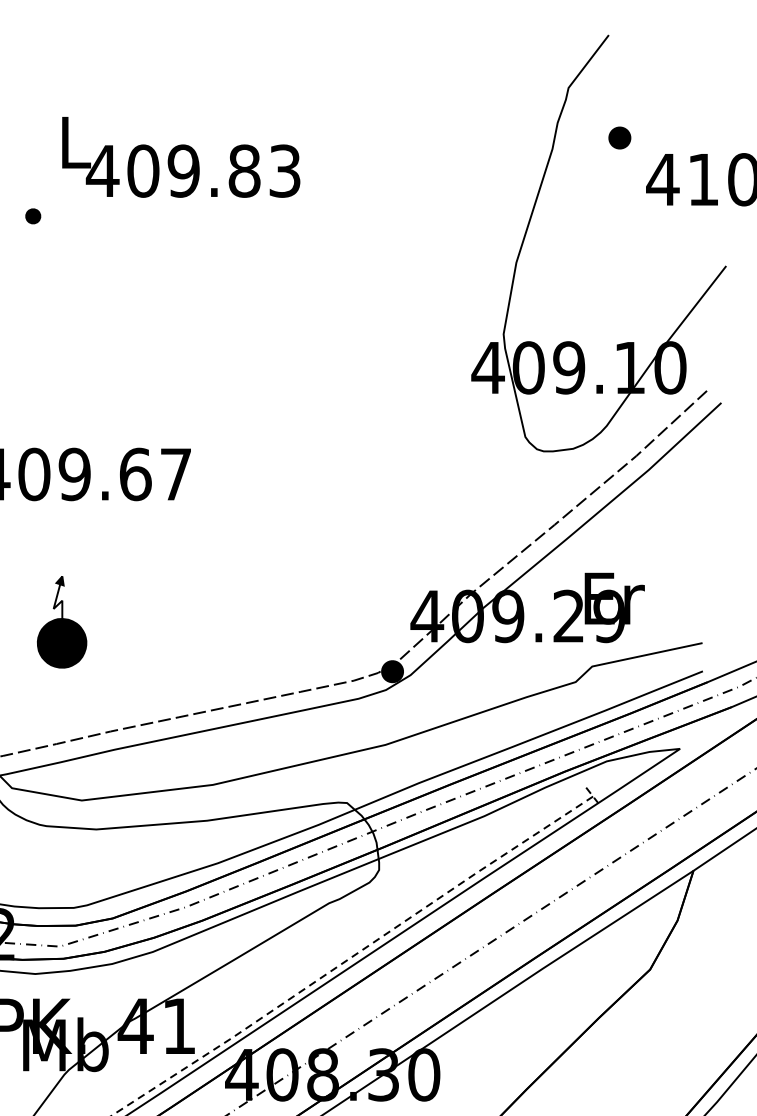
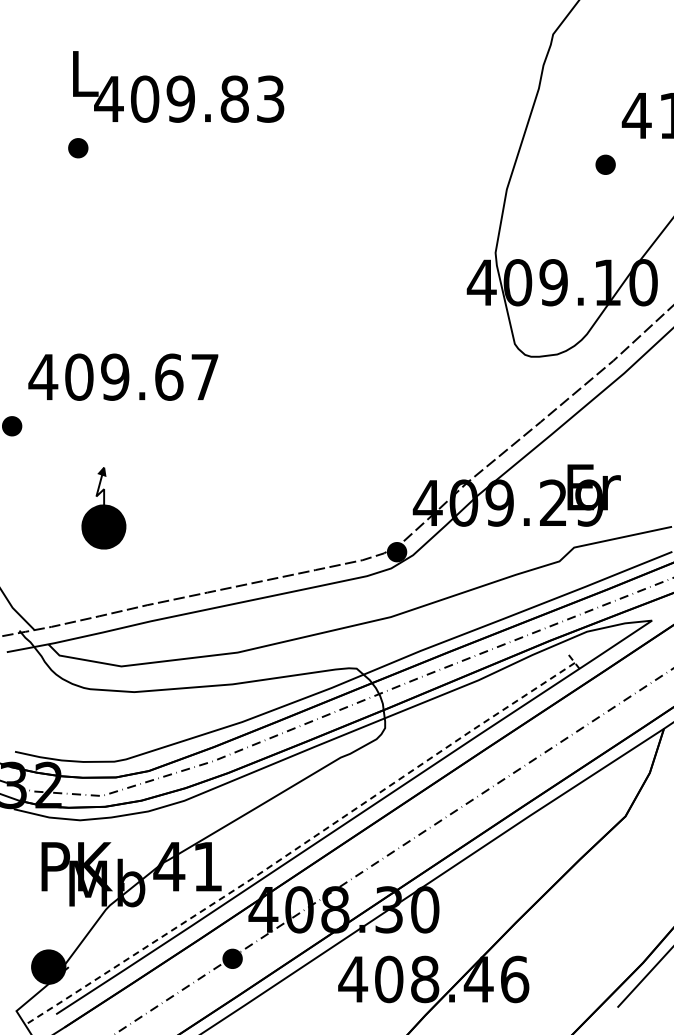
part: (619, 137) -> (605, 164), moved
text: (181, 156) -> (178, 86), moved
part: (33, 216) -> (78, 148), size x1.43

